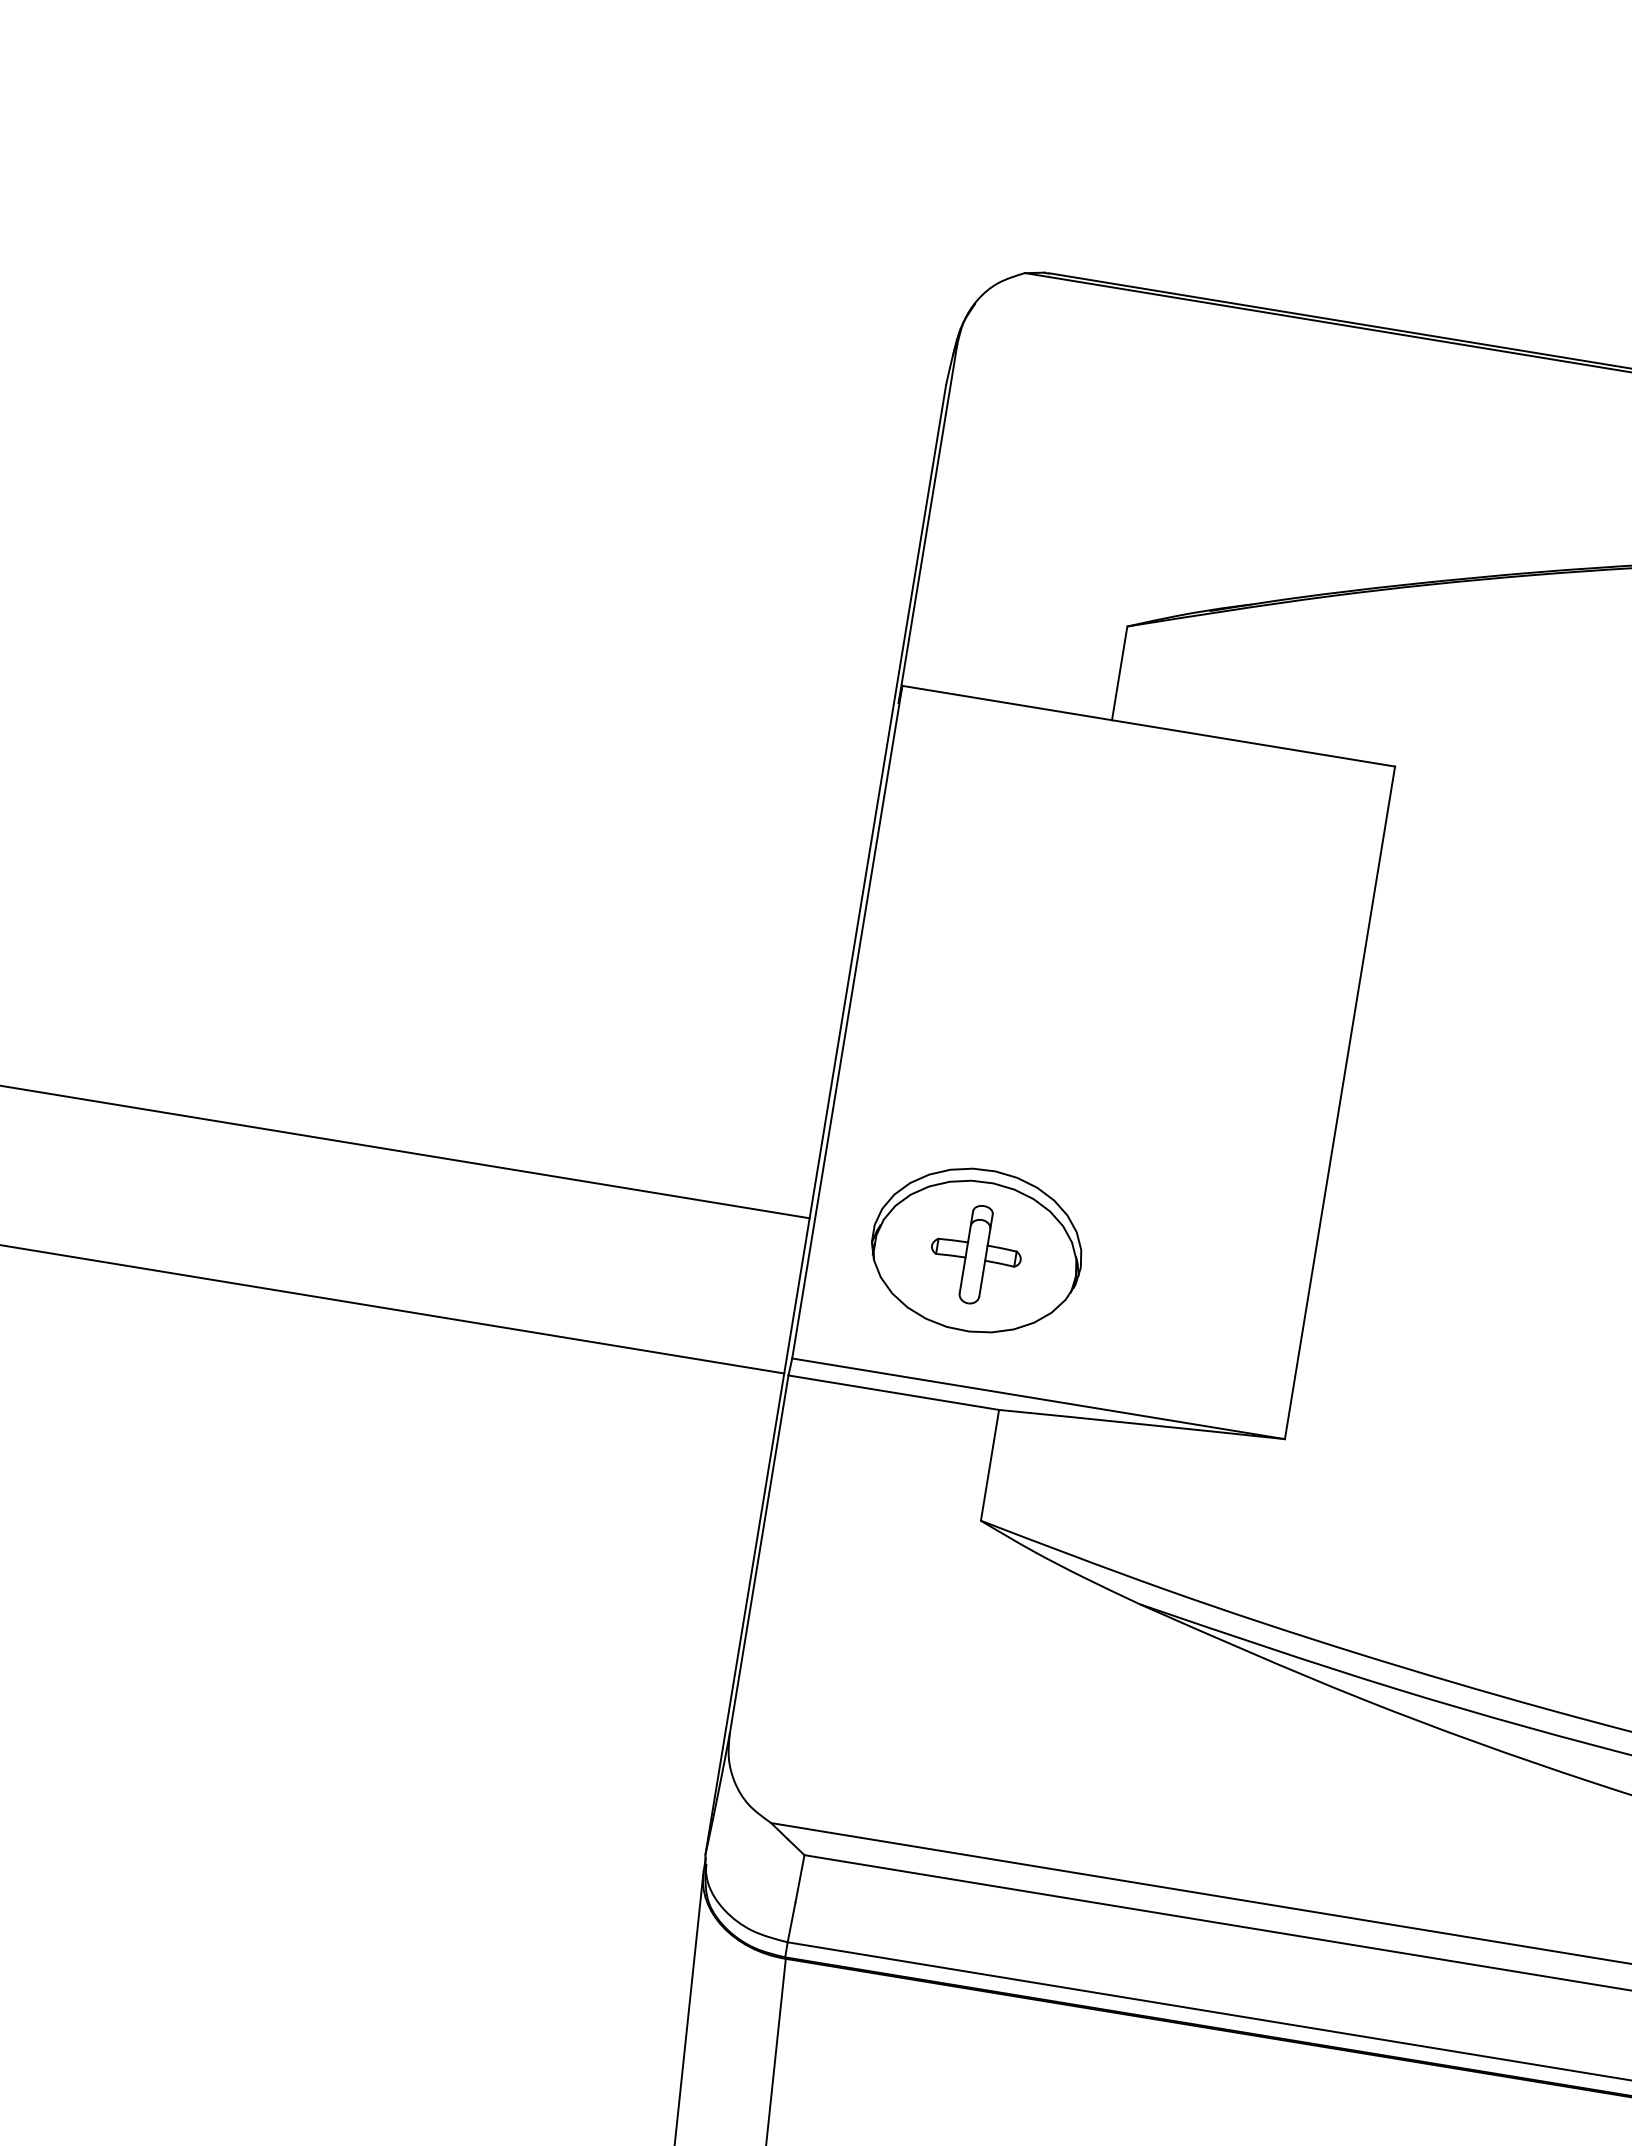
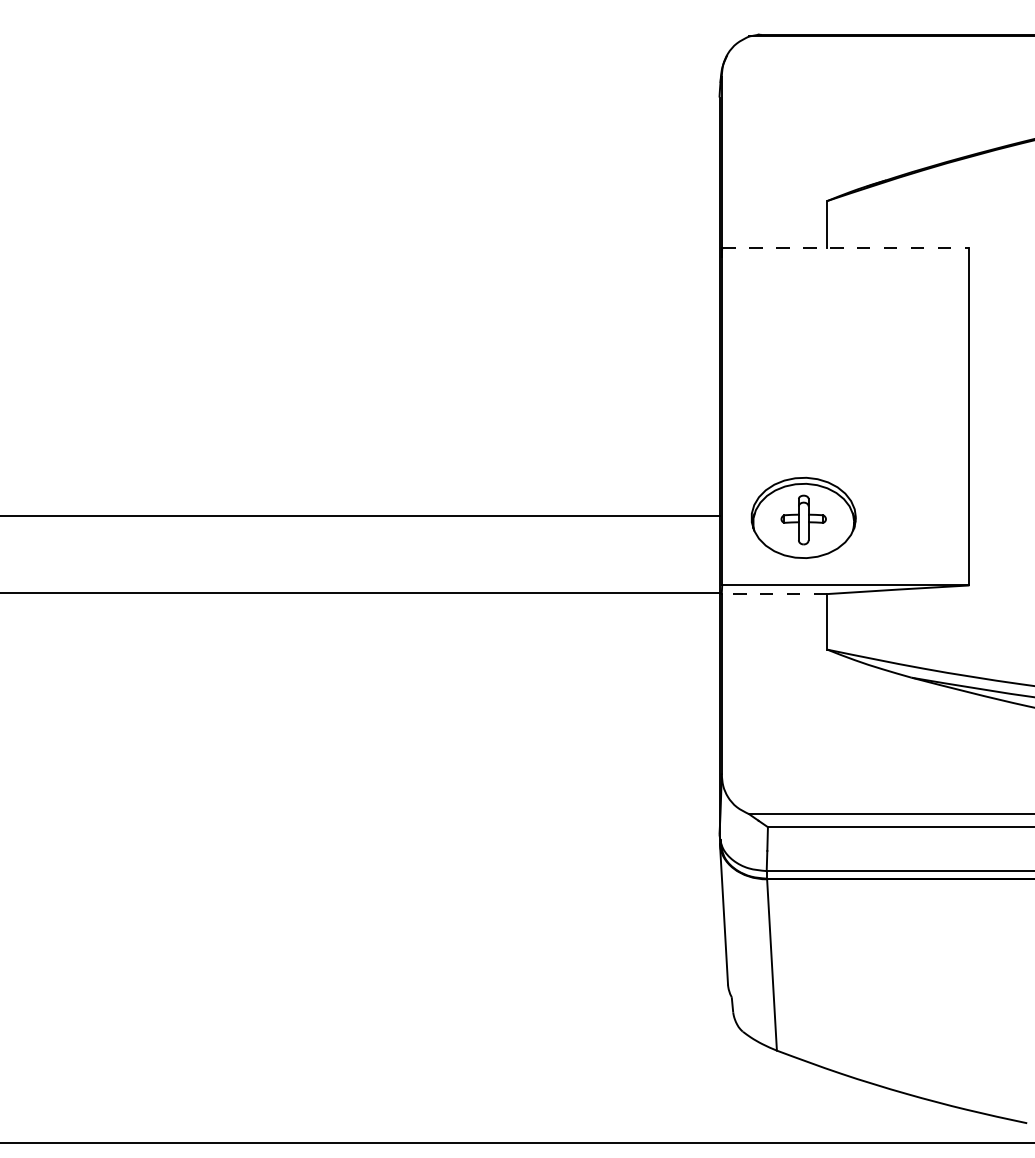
line: (1147, 727) -> (845, 248), solid -> dashed
line: (893, 1393) -> (774, 594), solid -> dashed

